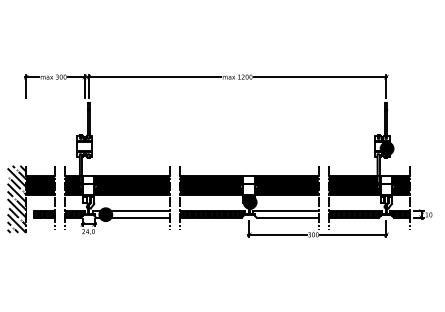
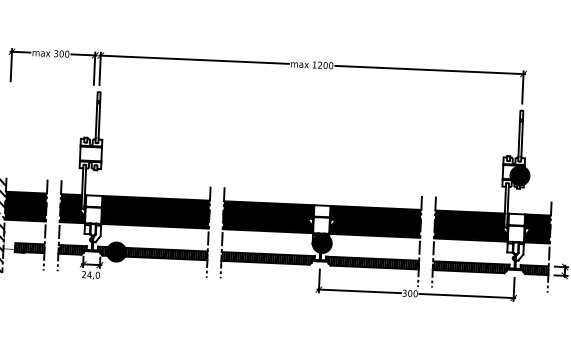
hatch: (131, 214) -> (152, 253), added
hatch: (285, 214) -> (371, 262), added

